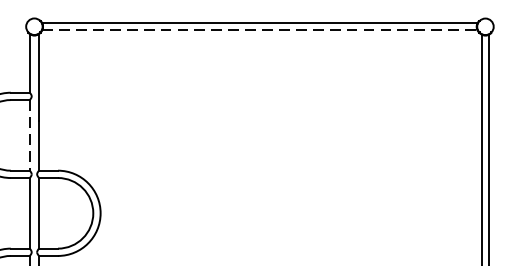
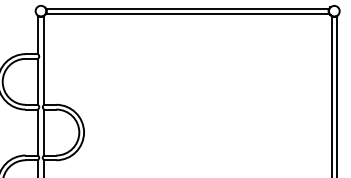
line: (259, 30) -> (187, 13), dashed -> solid
line: (30, 134) -> (38, 81), dashed -> solid

